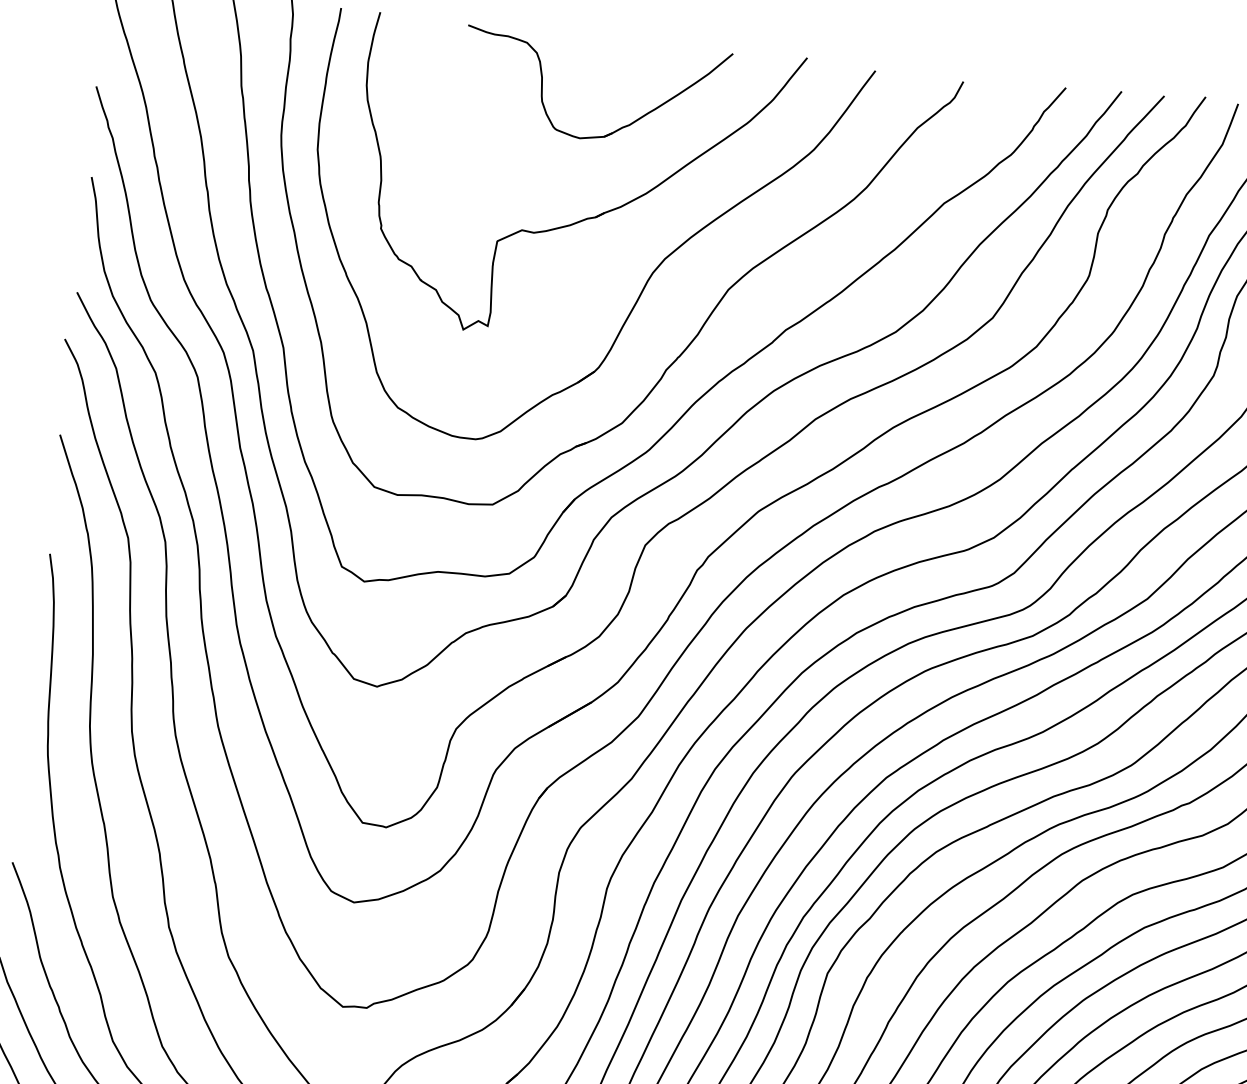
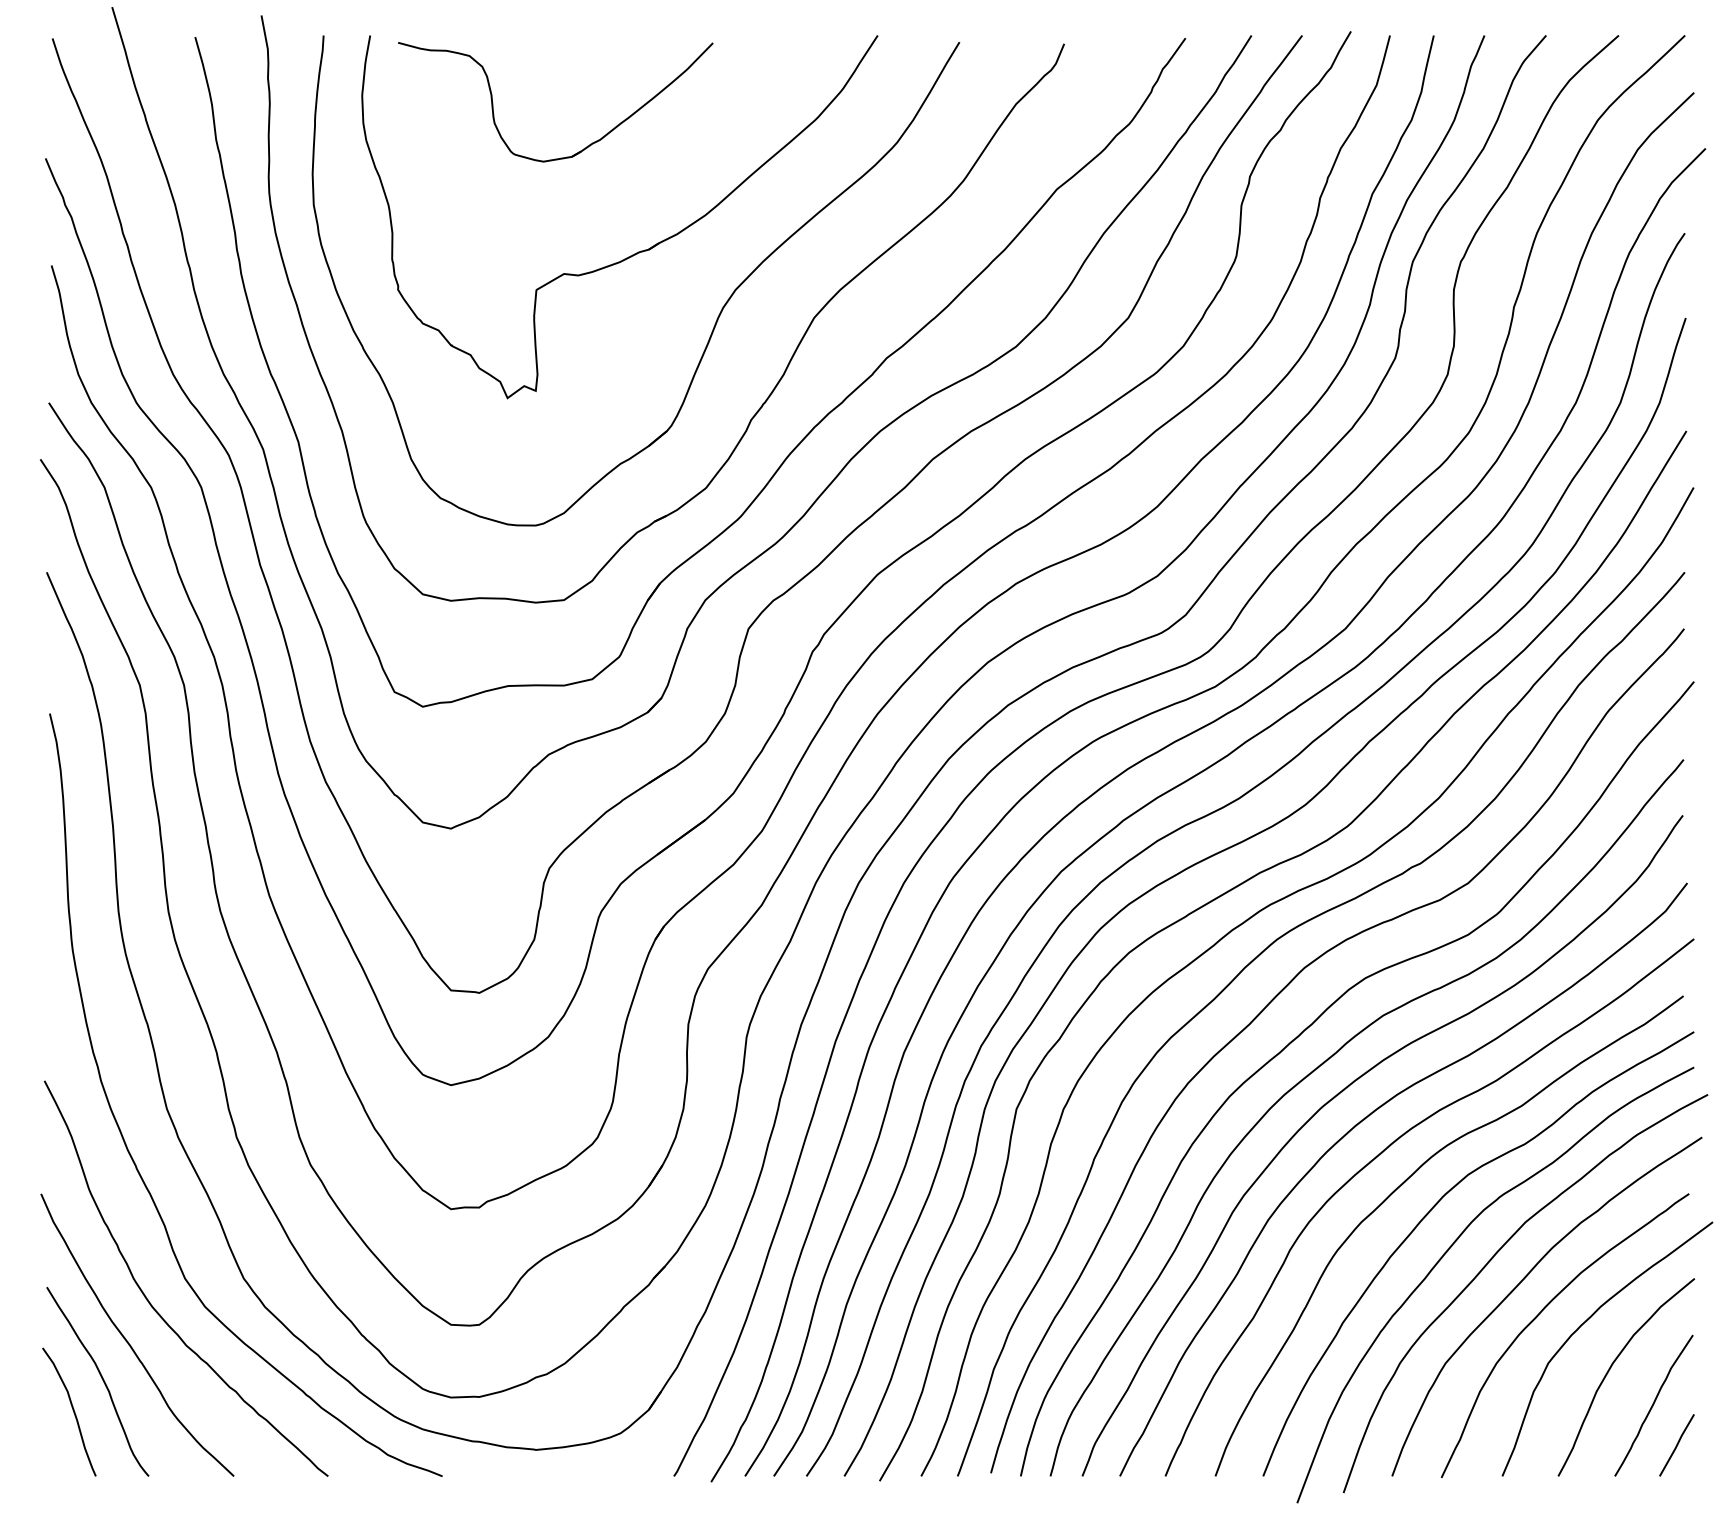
part: (618, 128) -> (587, 145), moved

